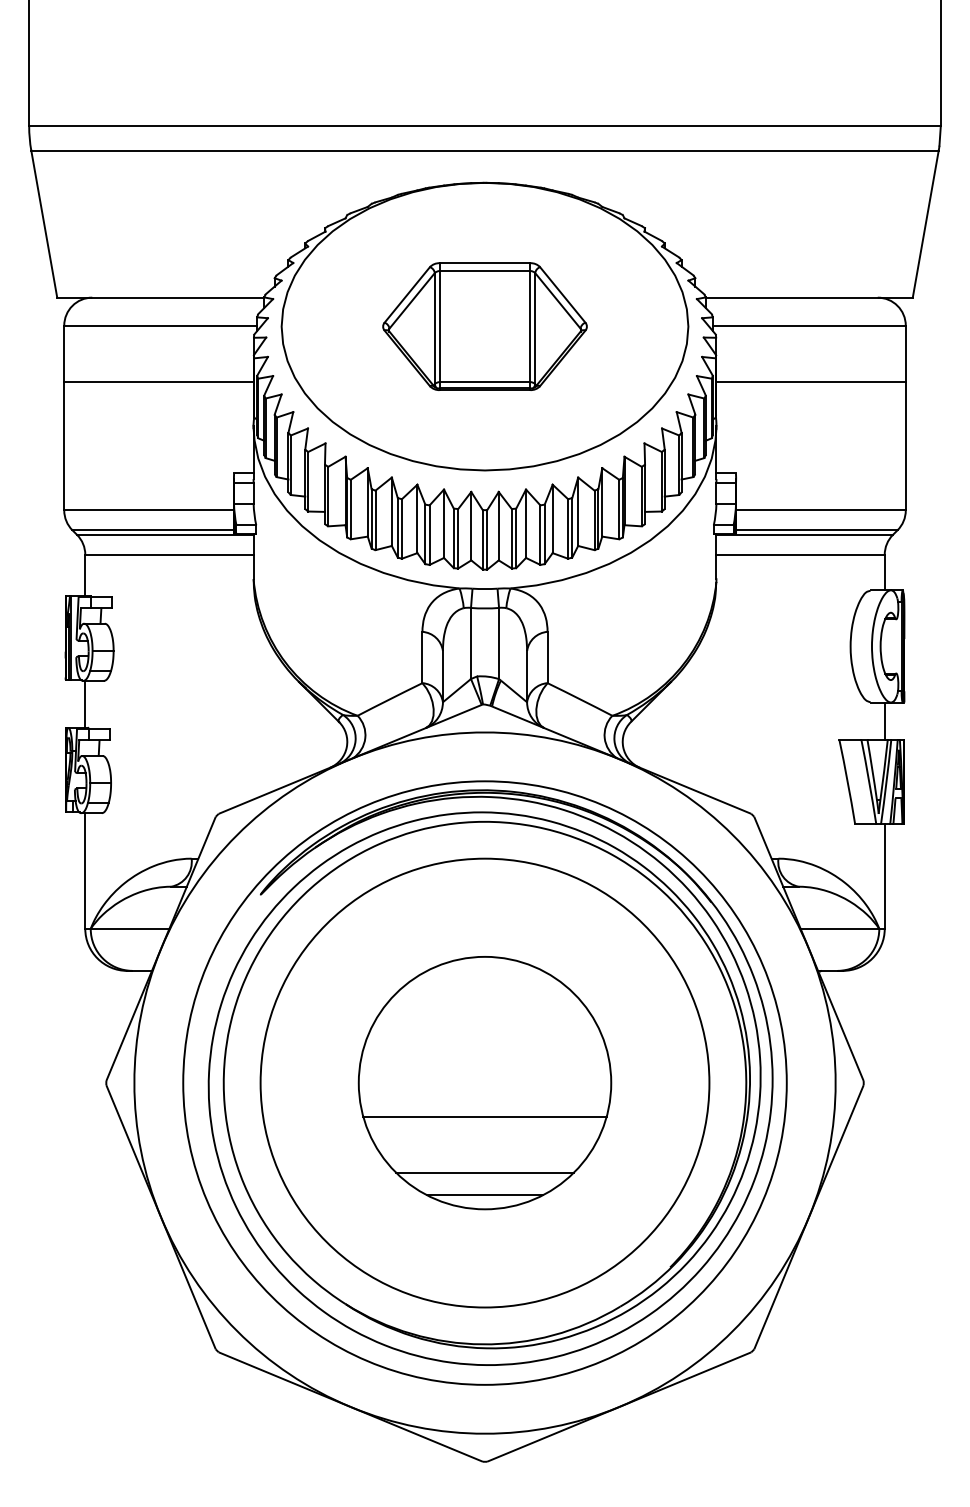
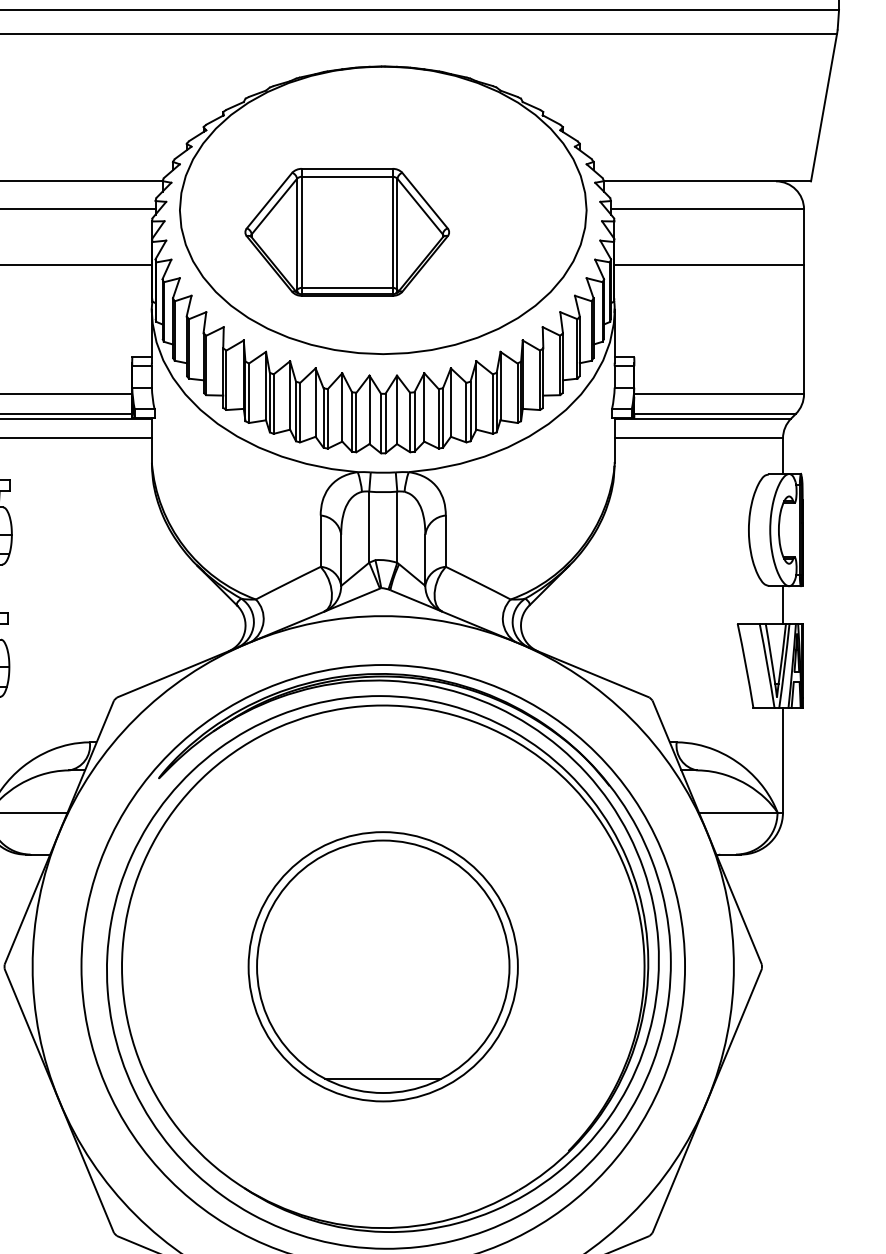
part: (484, 326) -> (346, 232), moved
circle: (484, 1082) -> (382, 966), size x0.6
line: (484, 1116) -> (382, 1000), removed
line: (484, 1172) -> (382, 1056), removed

